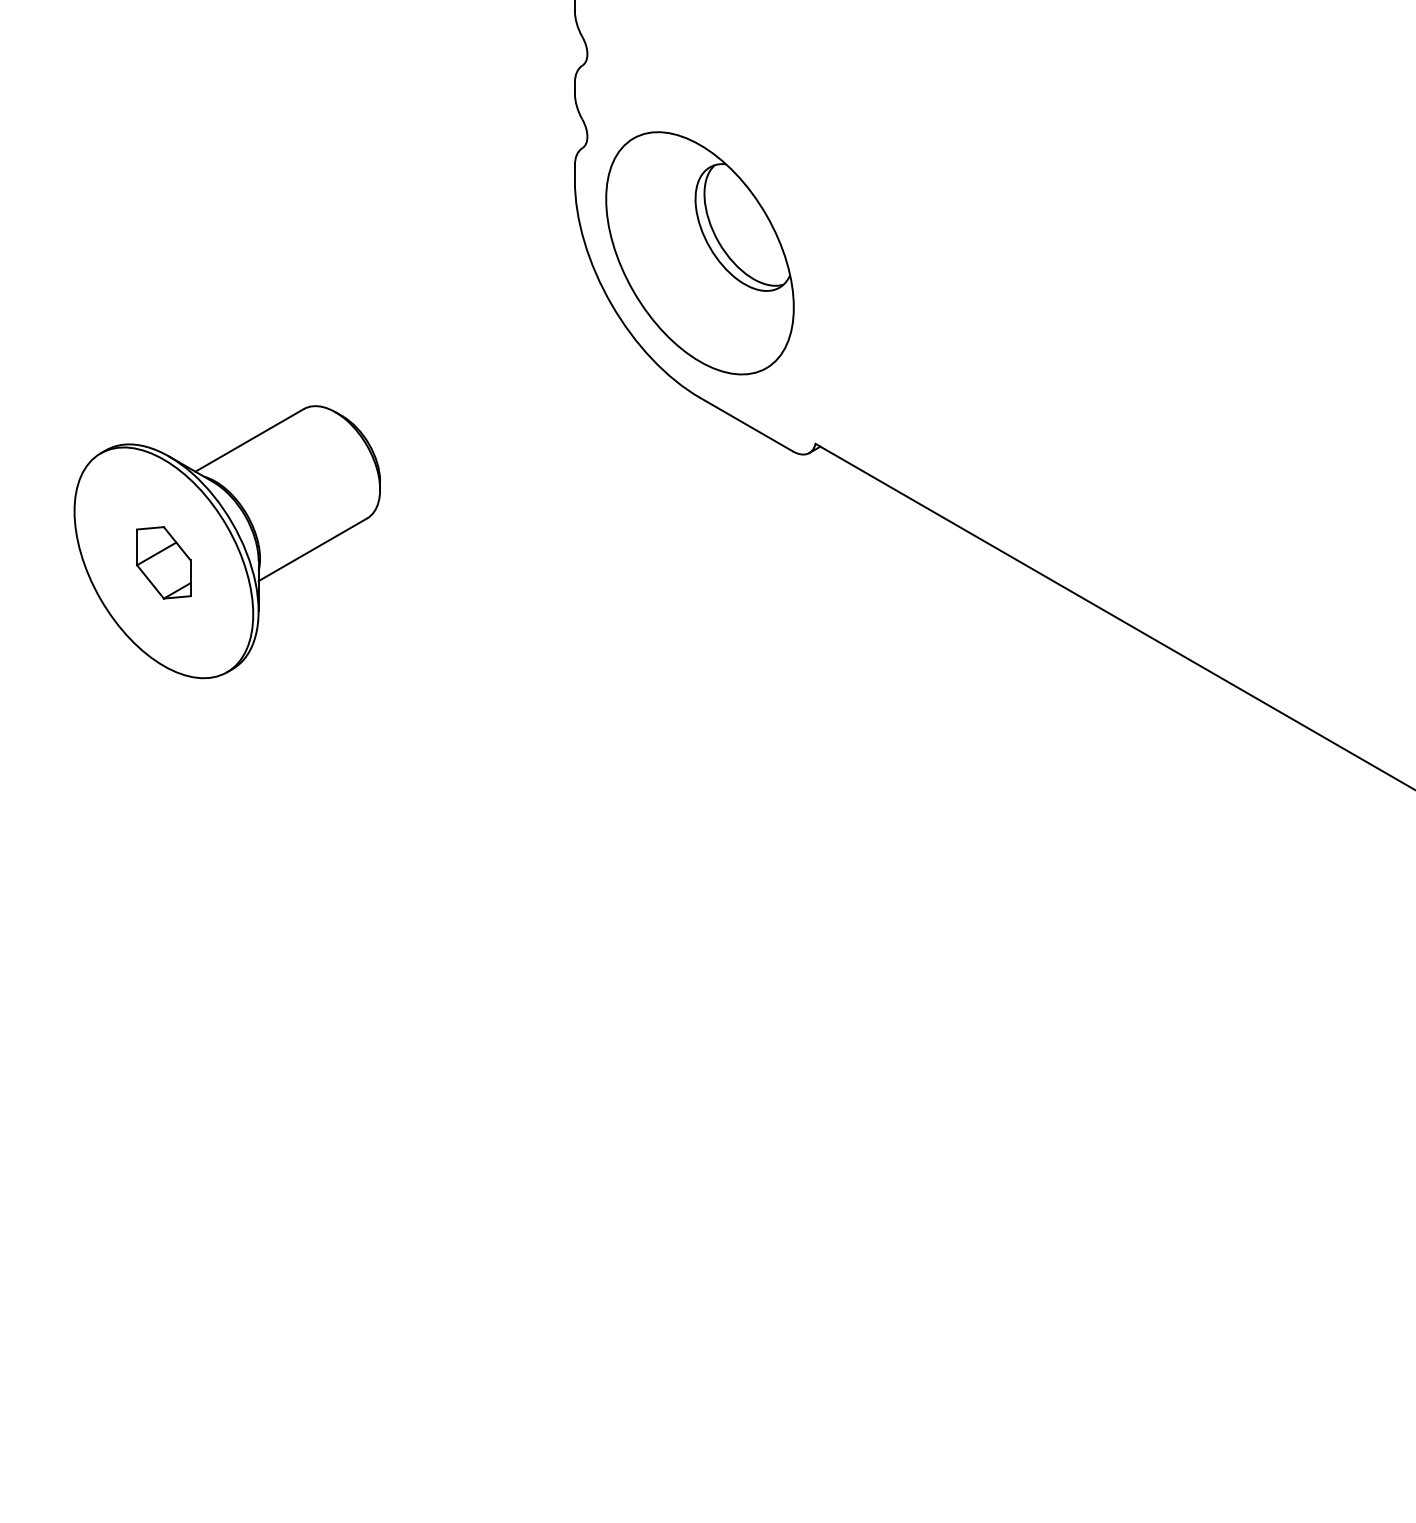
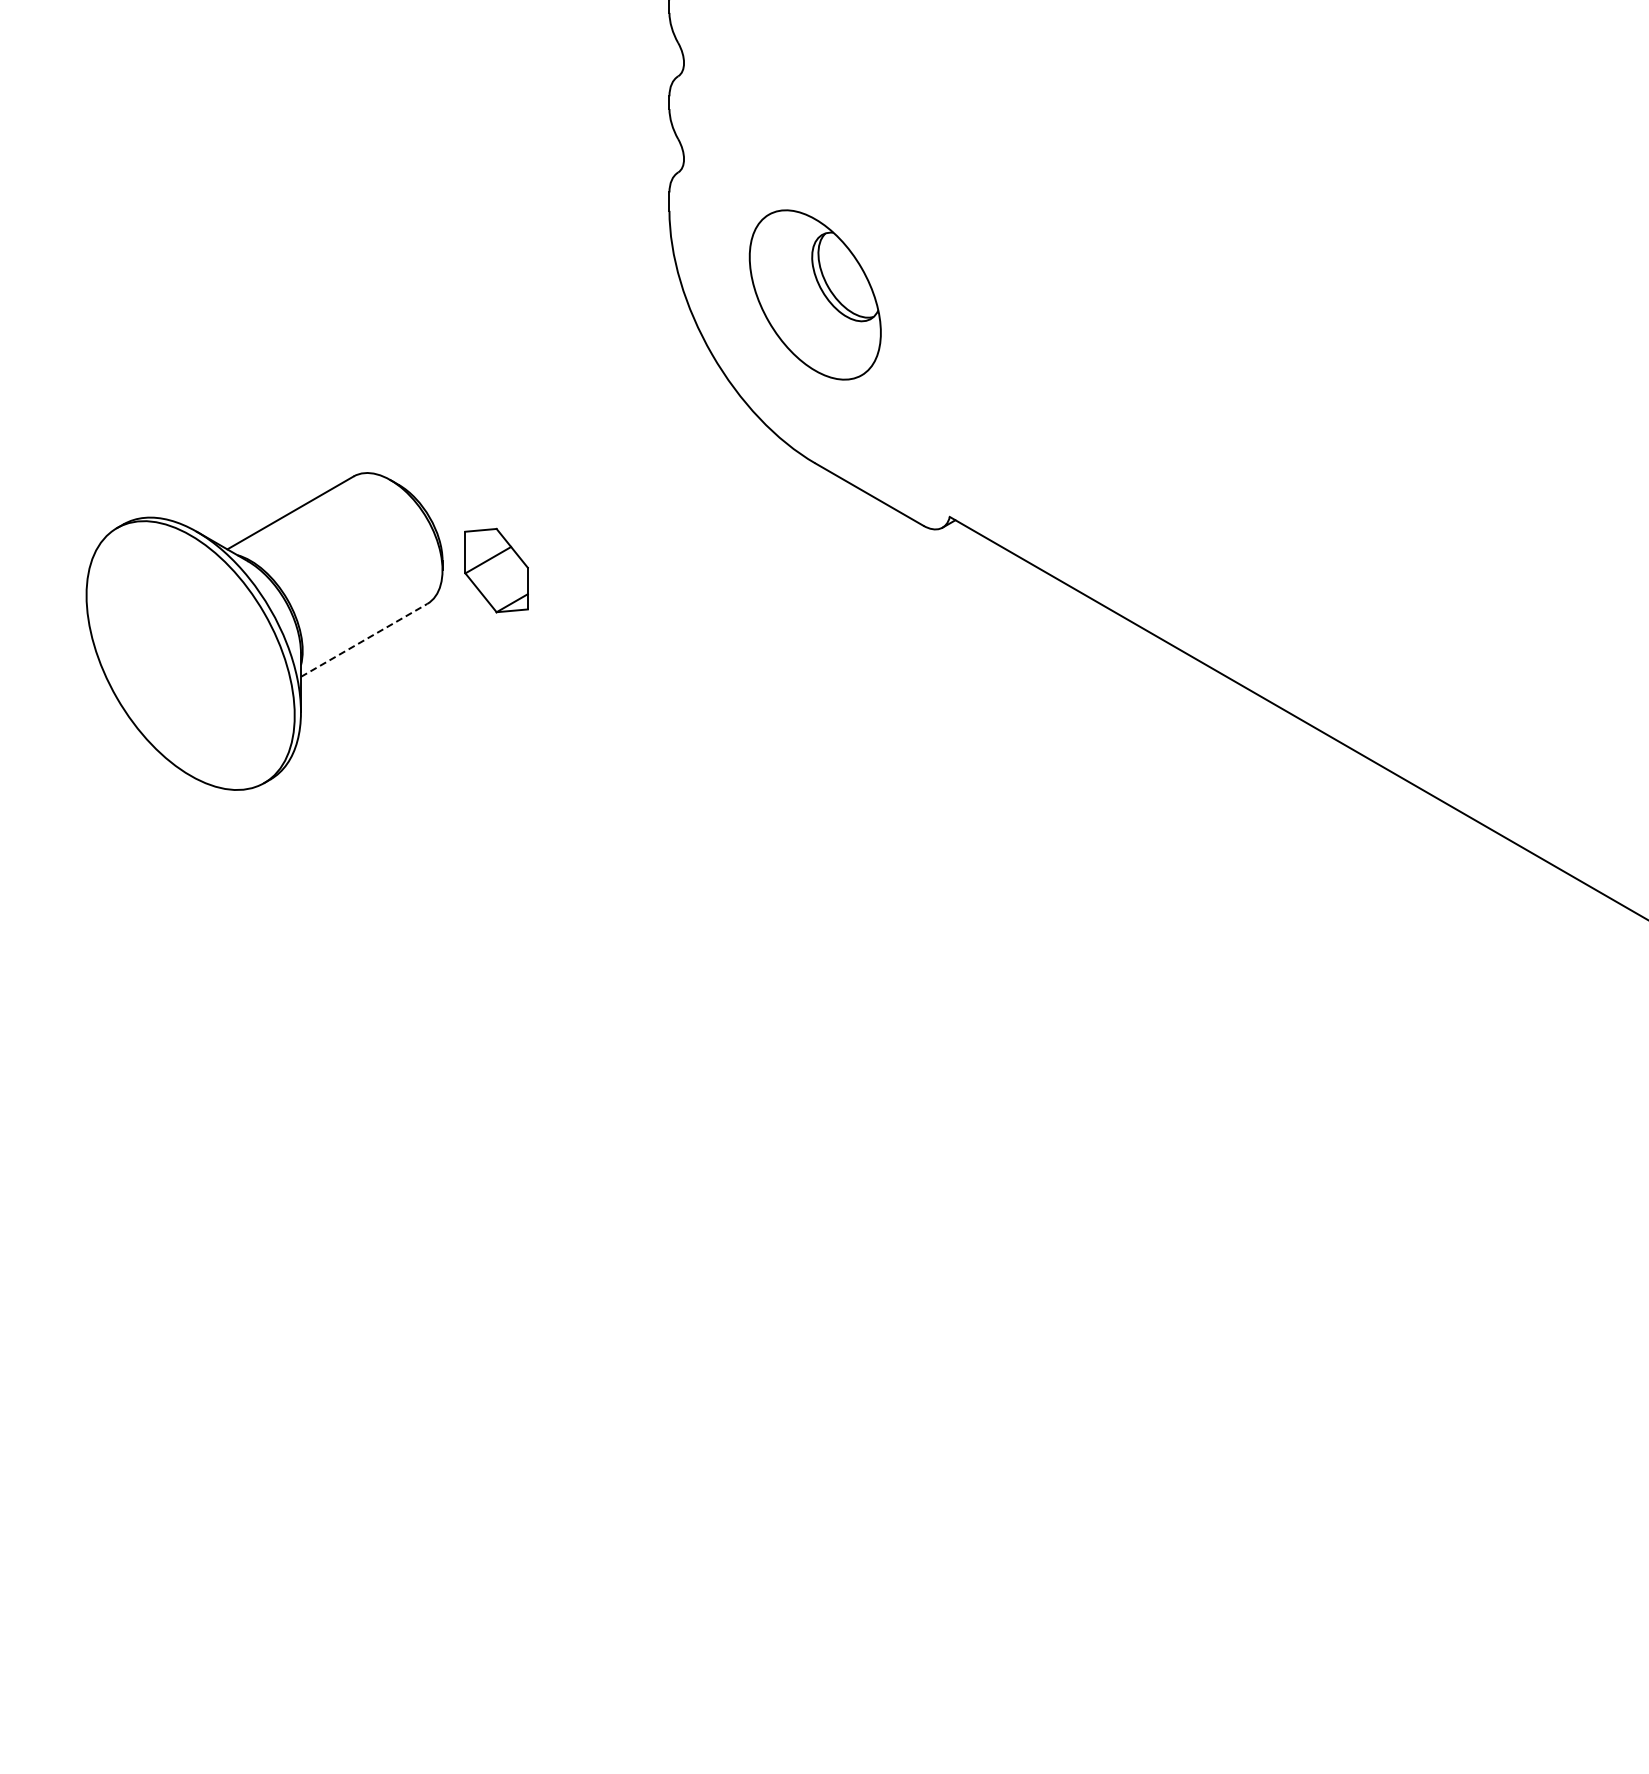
part: (700, 252) -> (815, 294), size x0.6
line: (313, 549) -> (364, 640), solid -> dashed
part: (163, 562) -> (496, 570), moved

